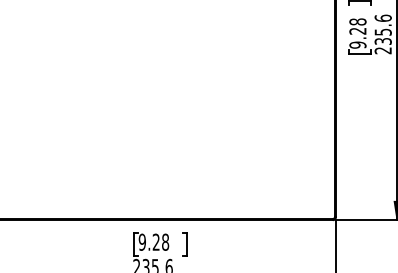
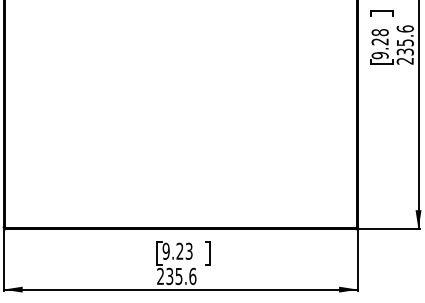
text: (164, 241) -> (188, 250), 9.28 -> 9.23

